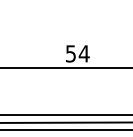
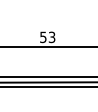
text: (83, 54) -> (51, 37), 54 -> 53

